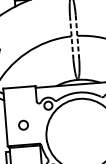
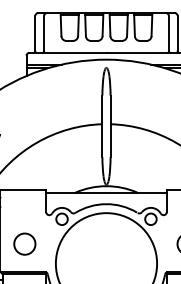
line: (71, 37) -> (102, 126), dashed -> solid
line: (77, 37) -> (110, 126), dashed -> solid
circle: (23, 124) -> (24, 243), size x1.67

